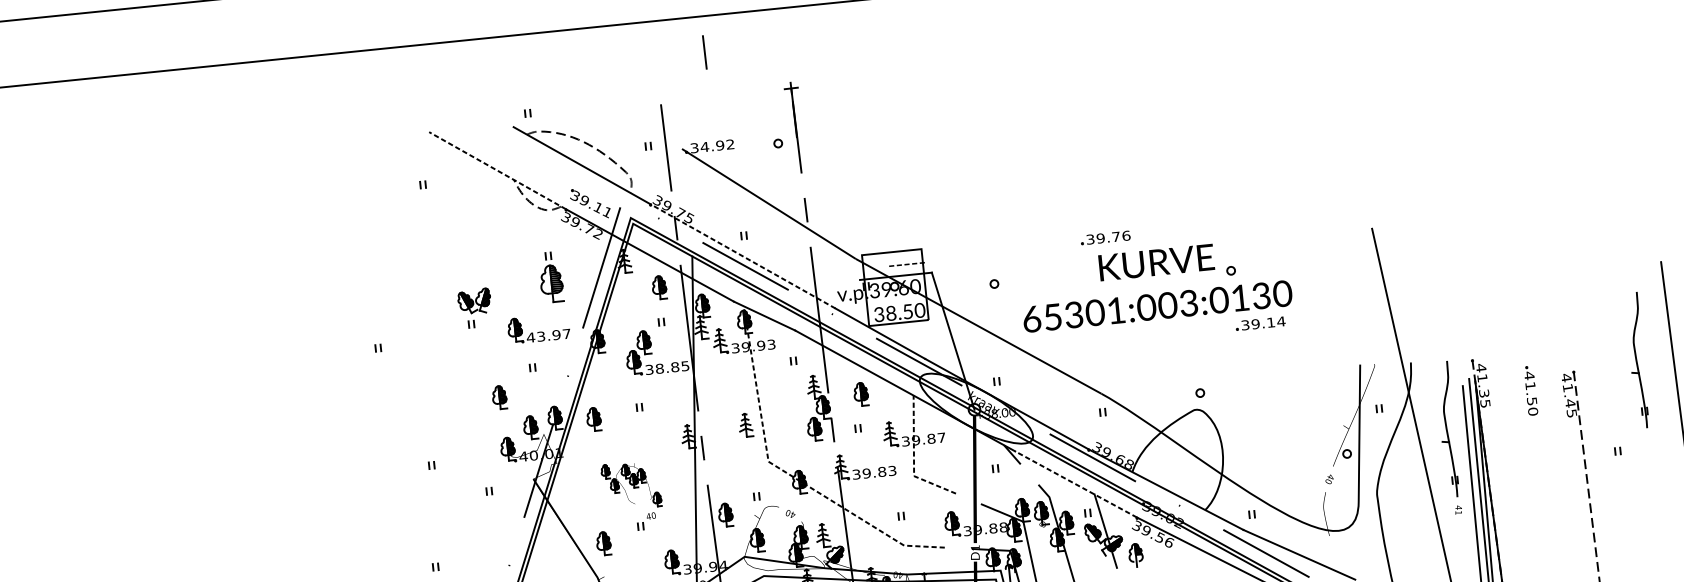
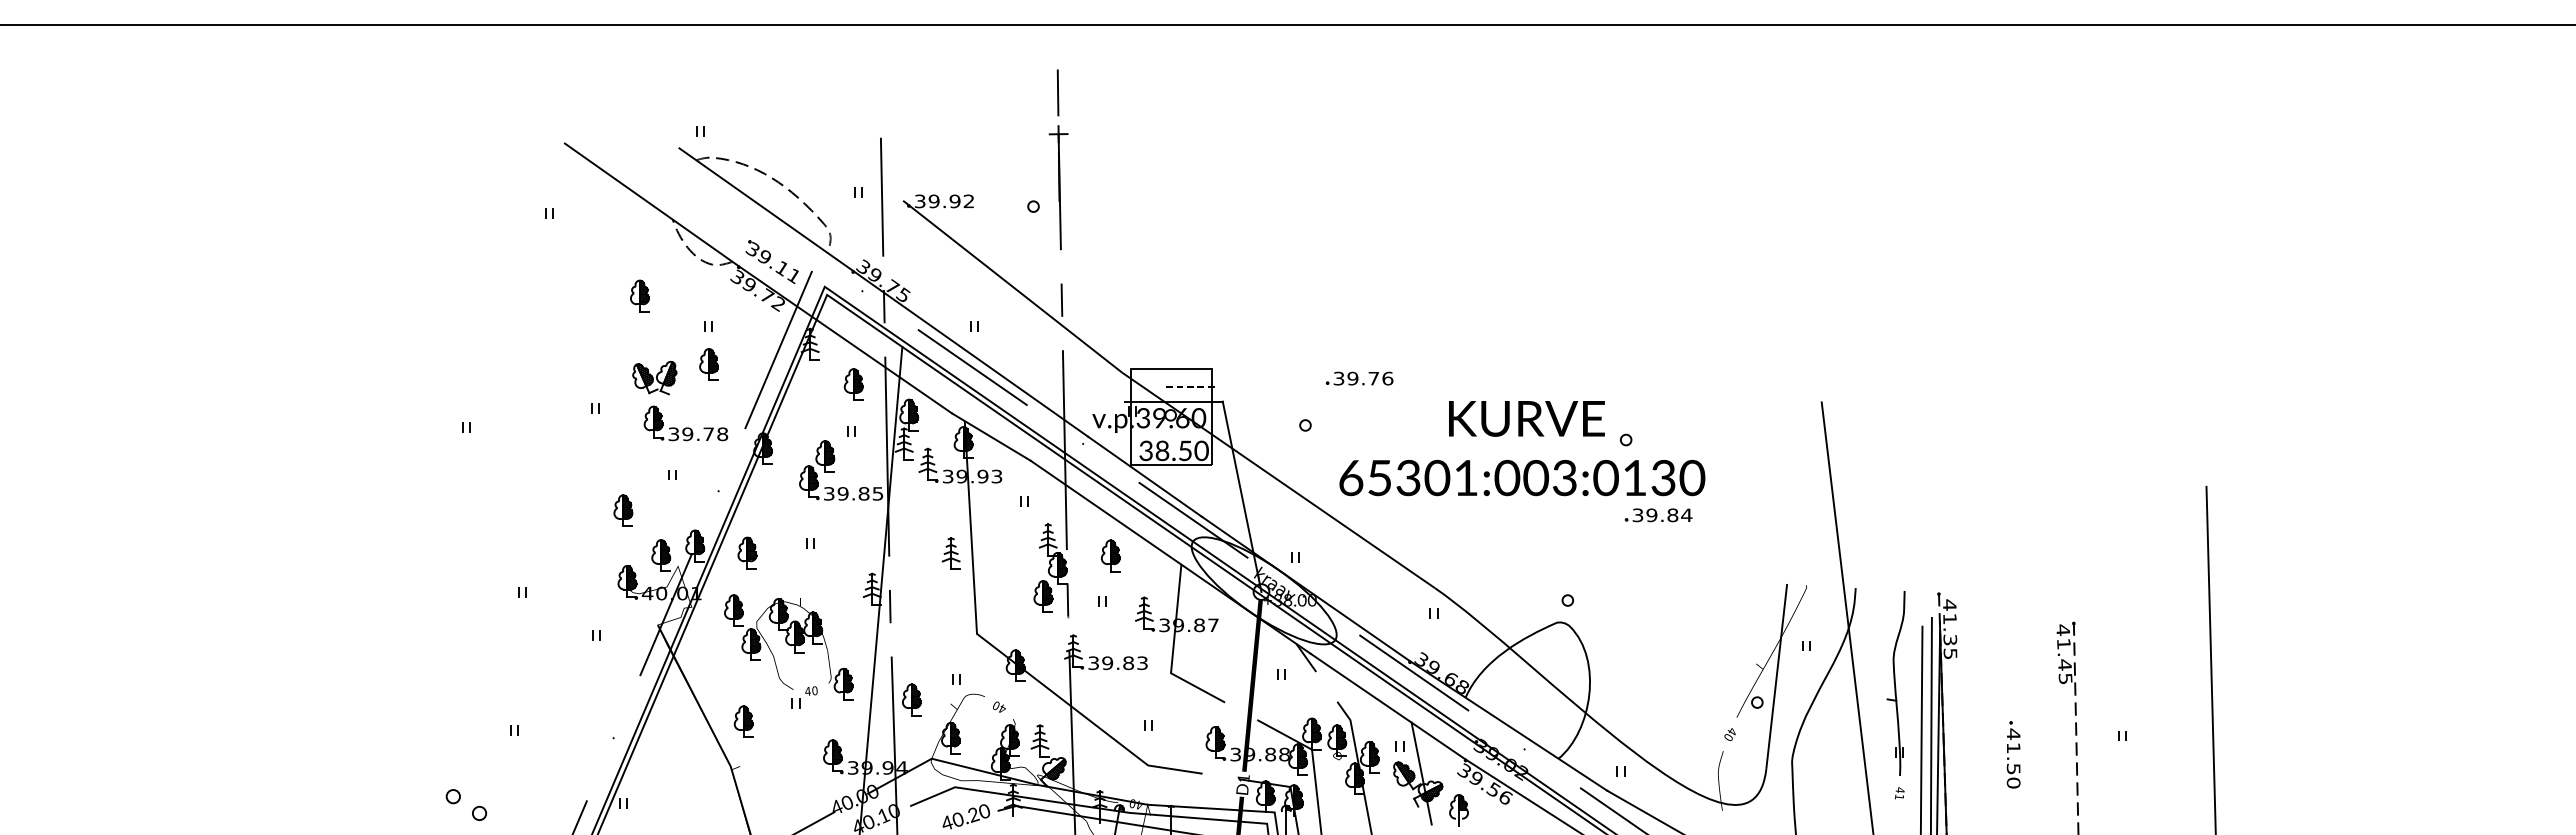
line: (704, 52) -> (1057, 92), moved
text: (704, 147) -> (933, 201), 34.92 -> 39.92
line: (497, 170) -> (651, 204), dashed -> solid
part: (1105, 237) -> (1359, 378), moved
part: (495, 238) -> (639, 295), added
line: (742, 256) -> (970, 353), dashed -> solid
part: (551, 283) -> (708, 364), size x0.62
part: (474, 302) -> (654, 378), moved
text: (1270, 322) -> (1672, 515), 39.14 -> 39.84
text: (549, 335) -> (698, 434), 43.97 -> 39.78
part: (1636, 360) -> (2160, 616), removed
text: (659, 368) -> (842, 493), 38.85 -> 39.85
part: (1530, 390) -> (2013, 754), moved
part: (745, 425) -> (950, 553), moved
line: (914, 458) -> (1173, 649), dashed -> solid
line: (786, 472) -> (999, 651), dashed -> solid
line: (1076, 484) -> (1388, 706), dashed -> solid
part: (631, 485) -> (788, 647), size x1.67

